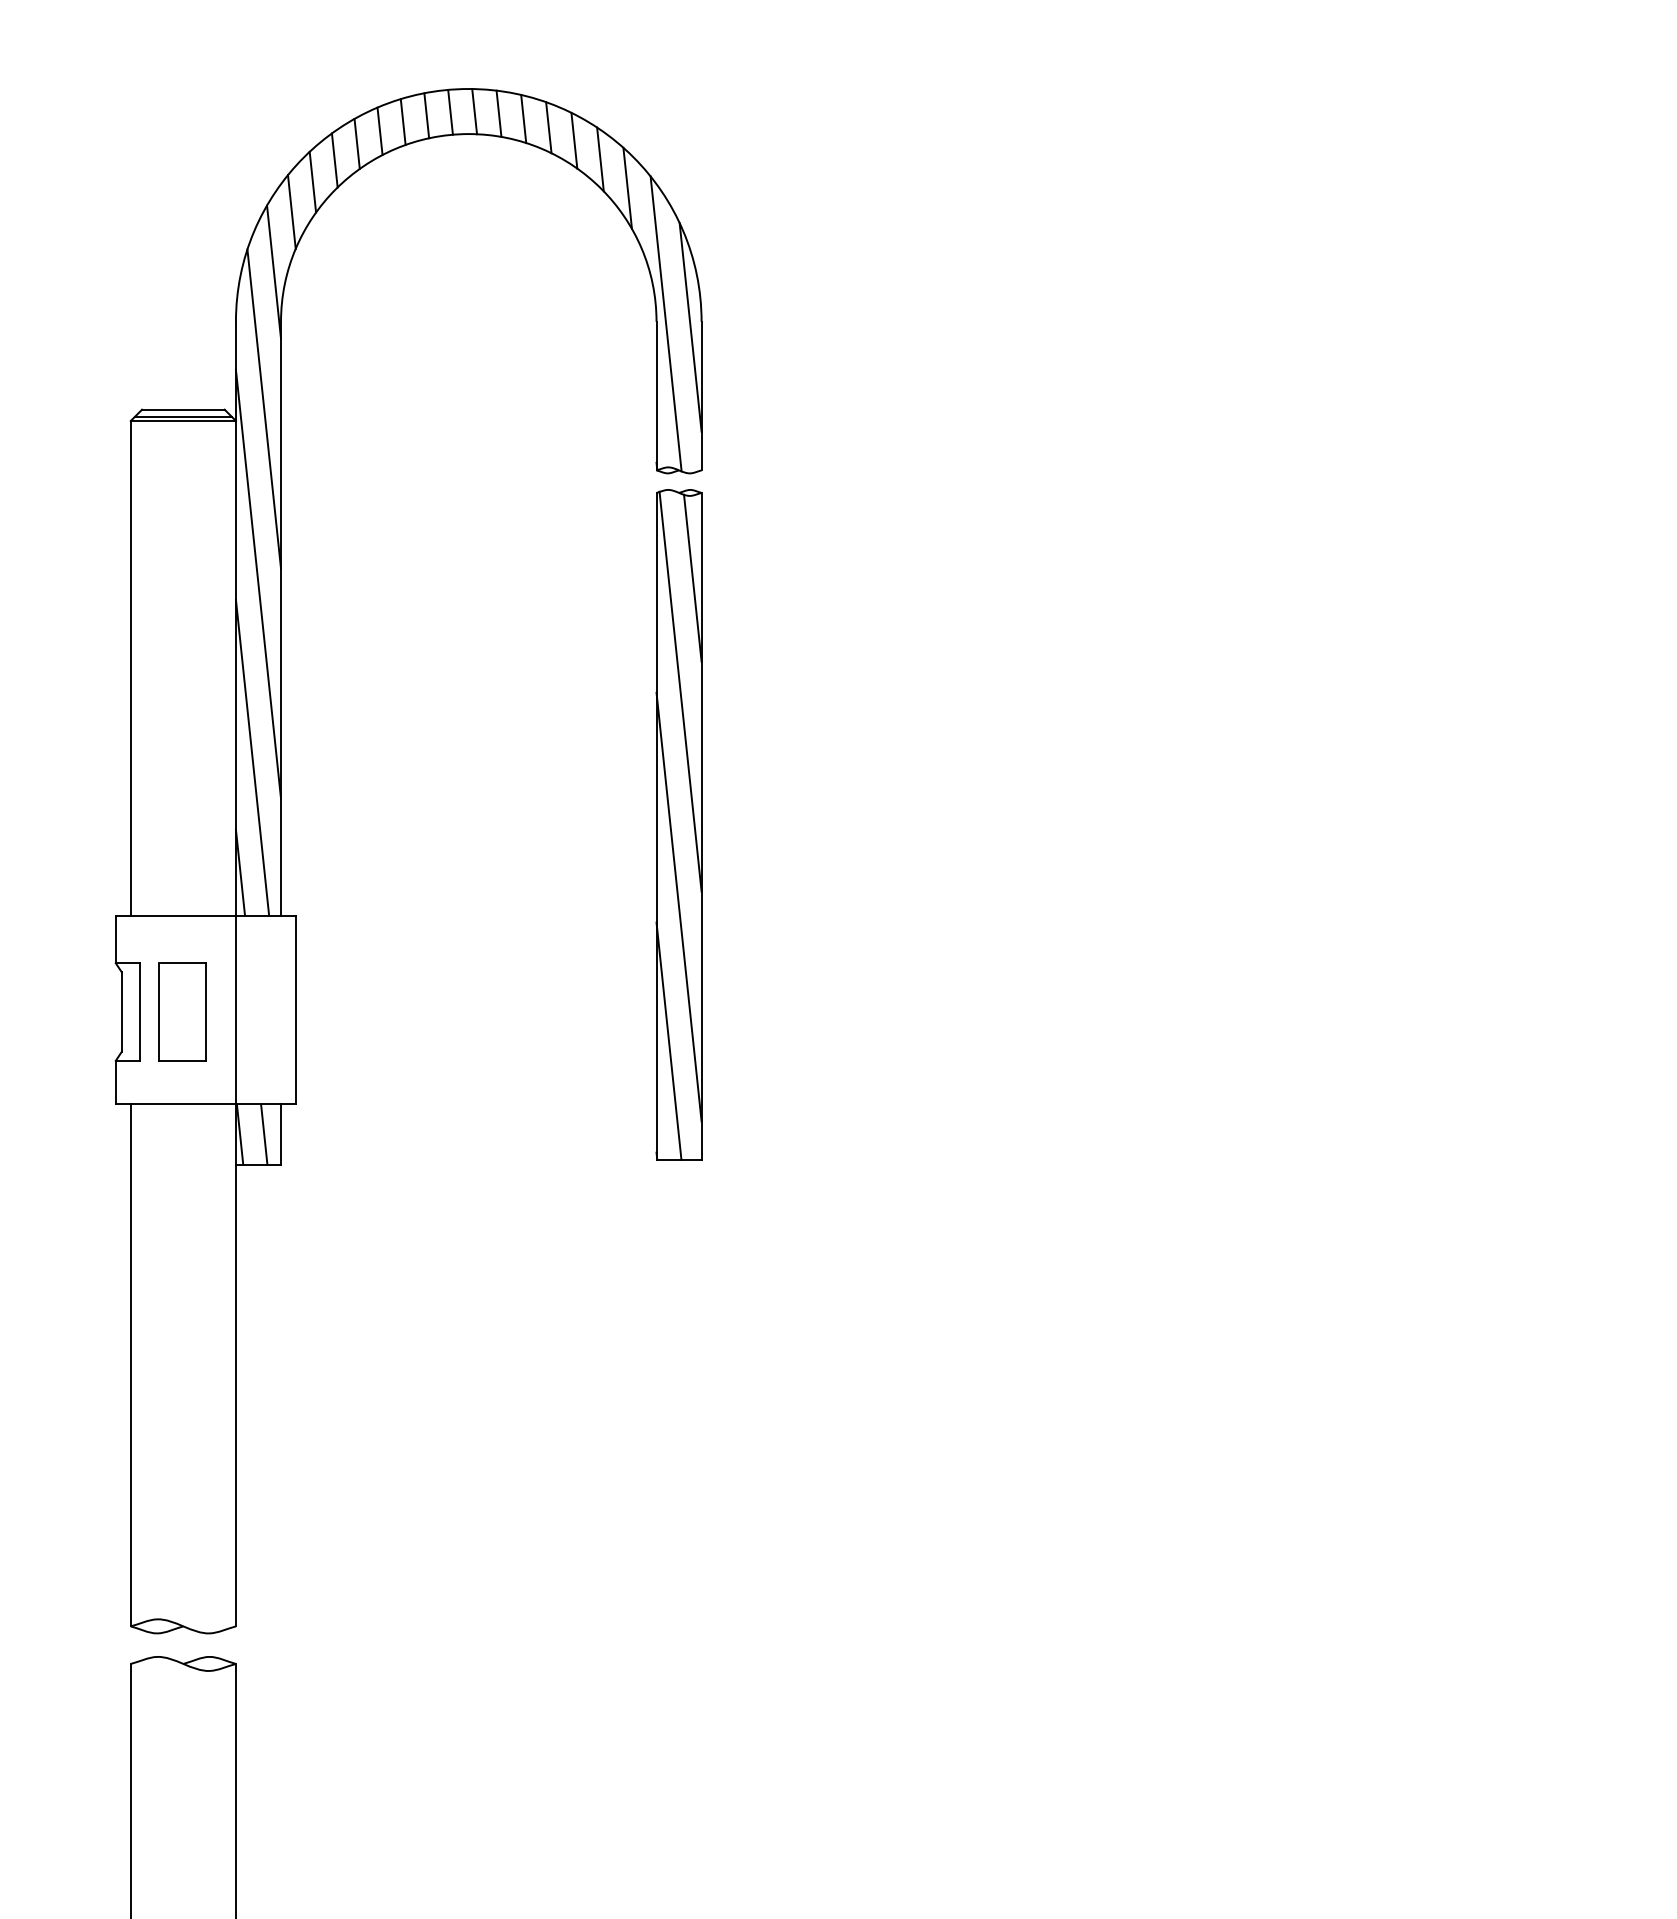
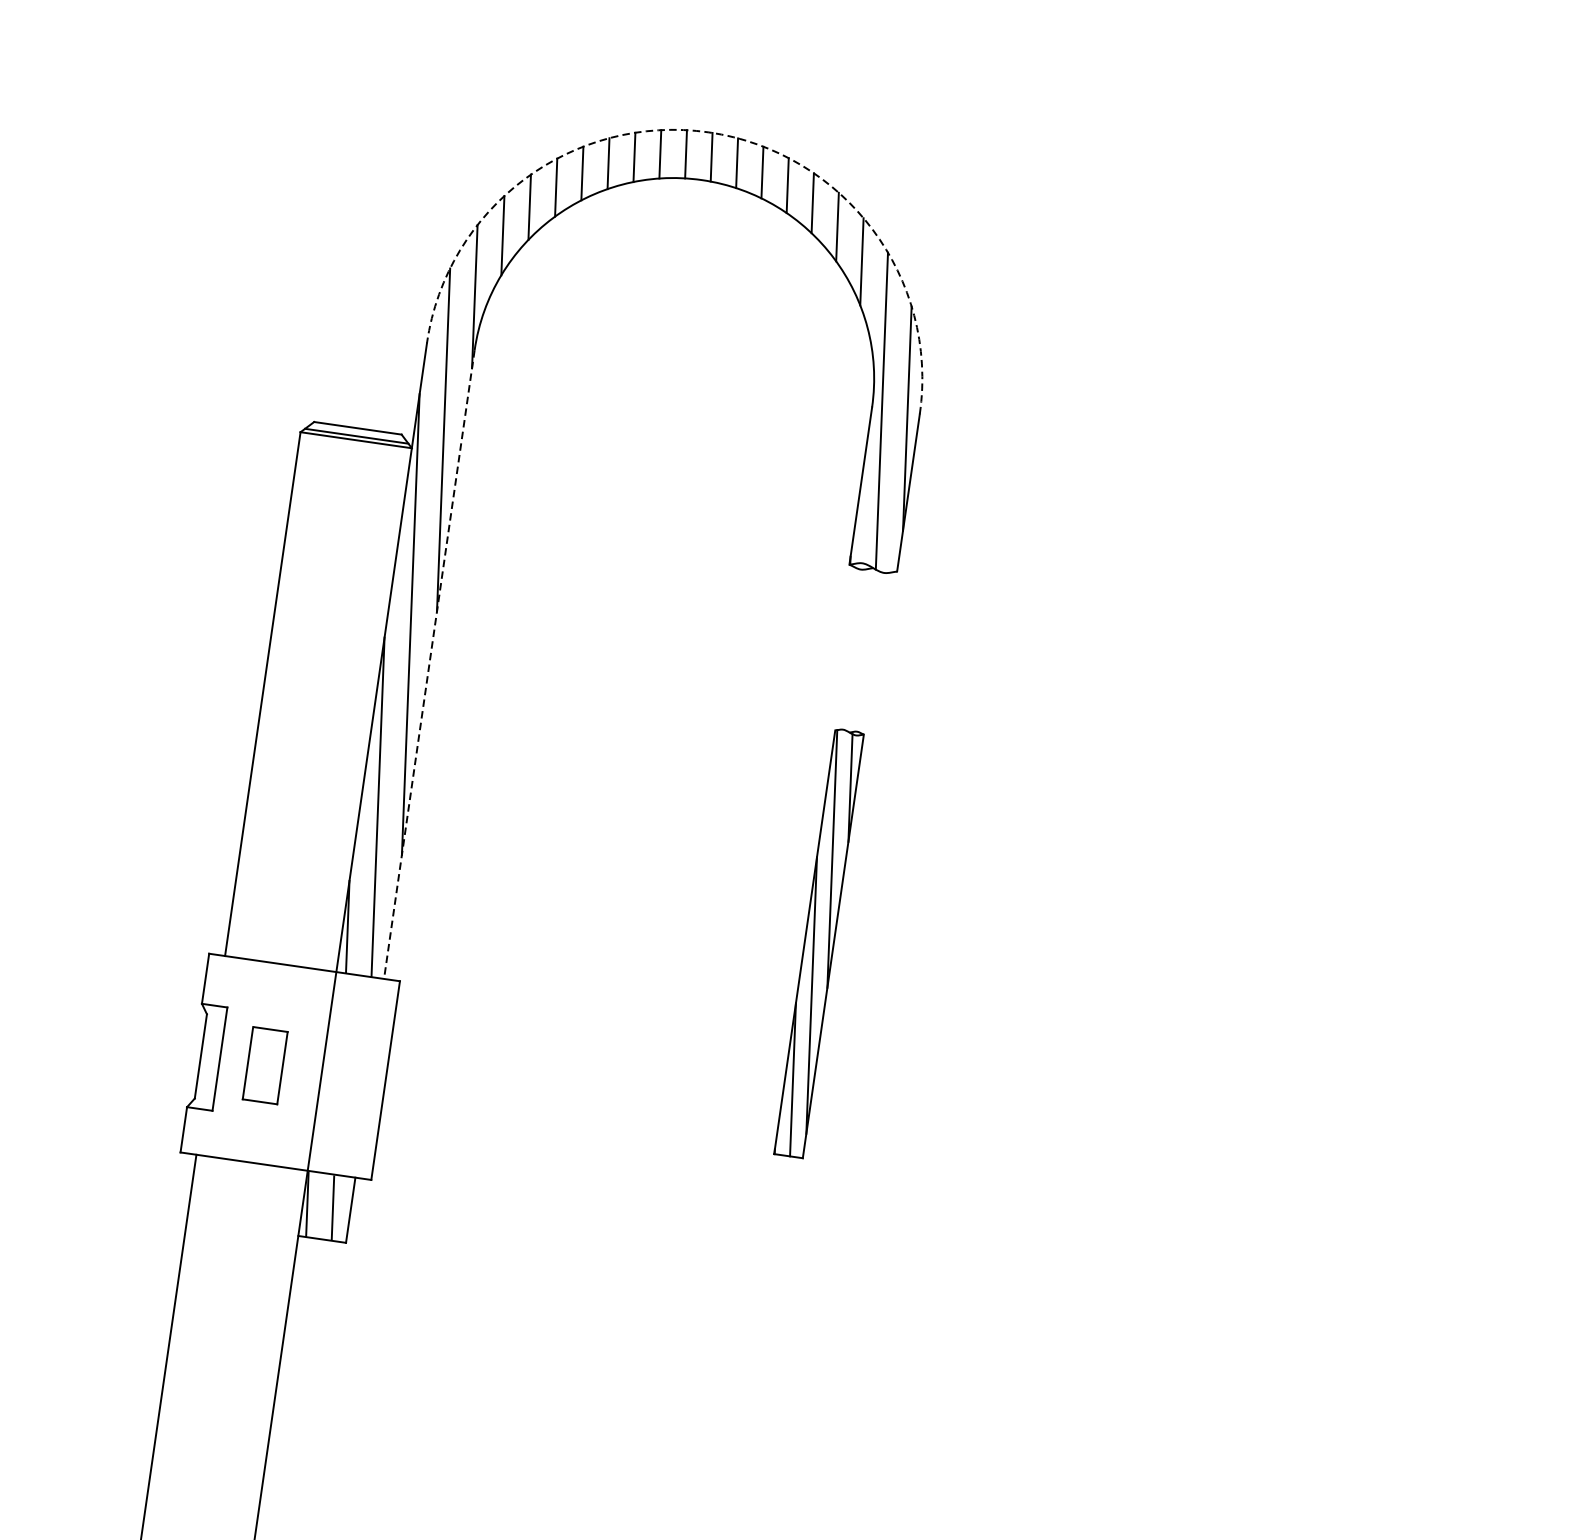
arc: (468, 89) -> (708, 132), solid -> dashed
line: (281, 619) -> (429, 665), solid -> dashed
part: (678, 824) -> (818, 942), size x0.6
part: (182, 1011) -> (265, 1065), size x0.7

